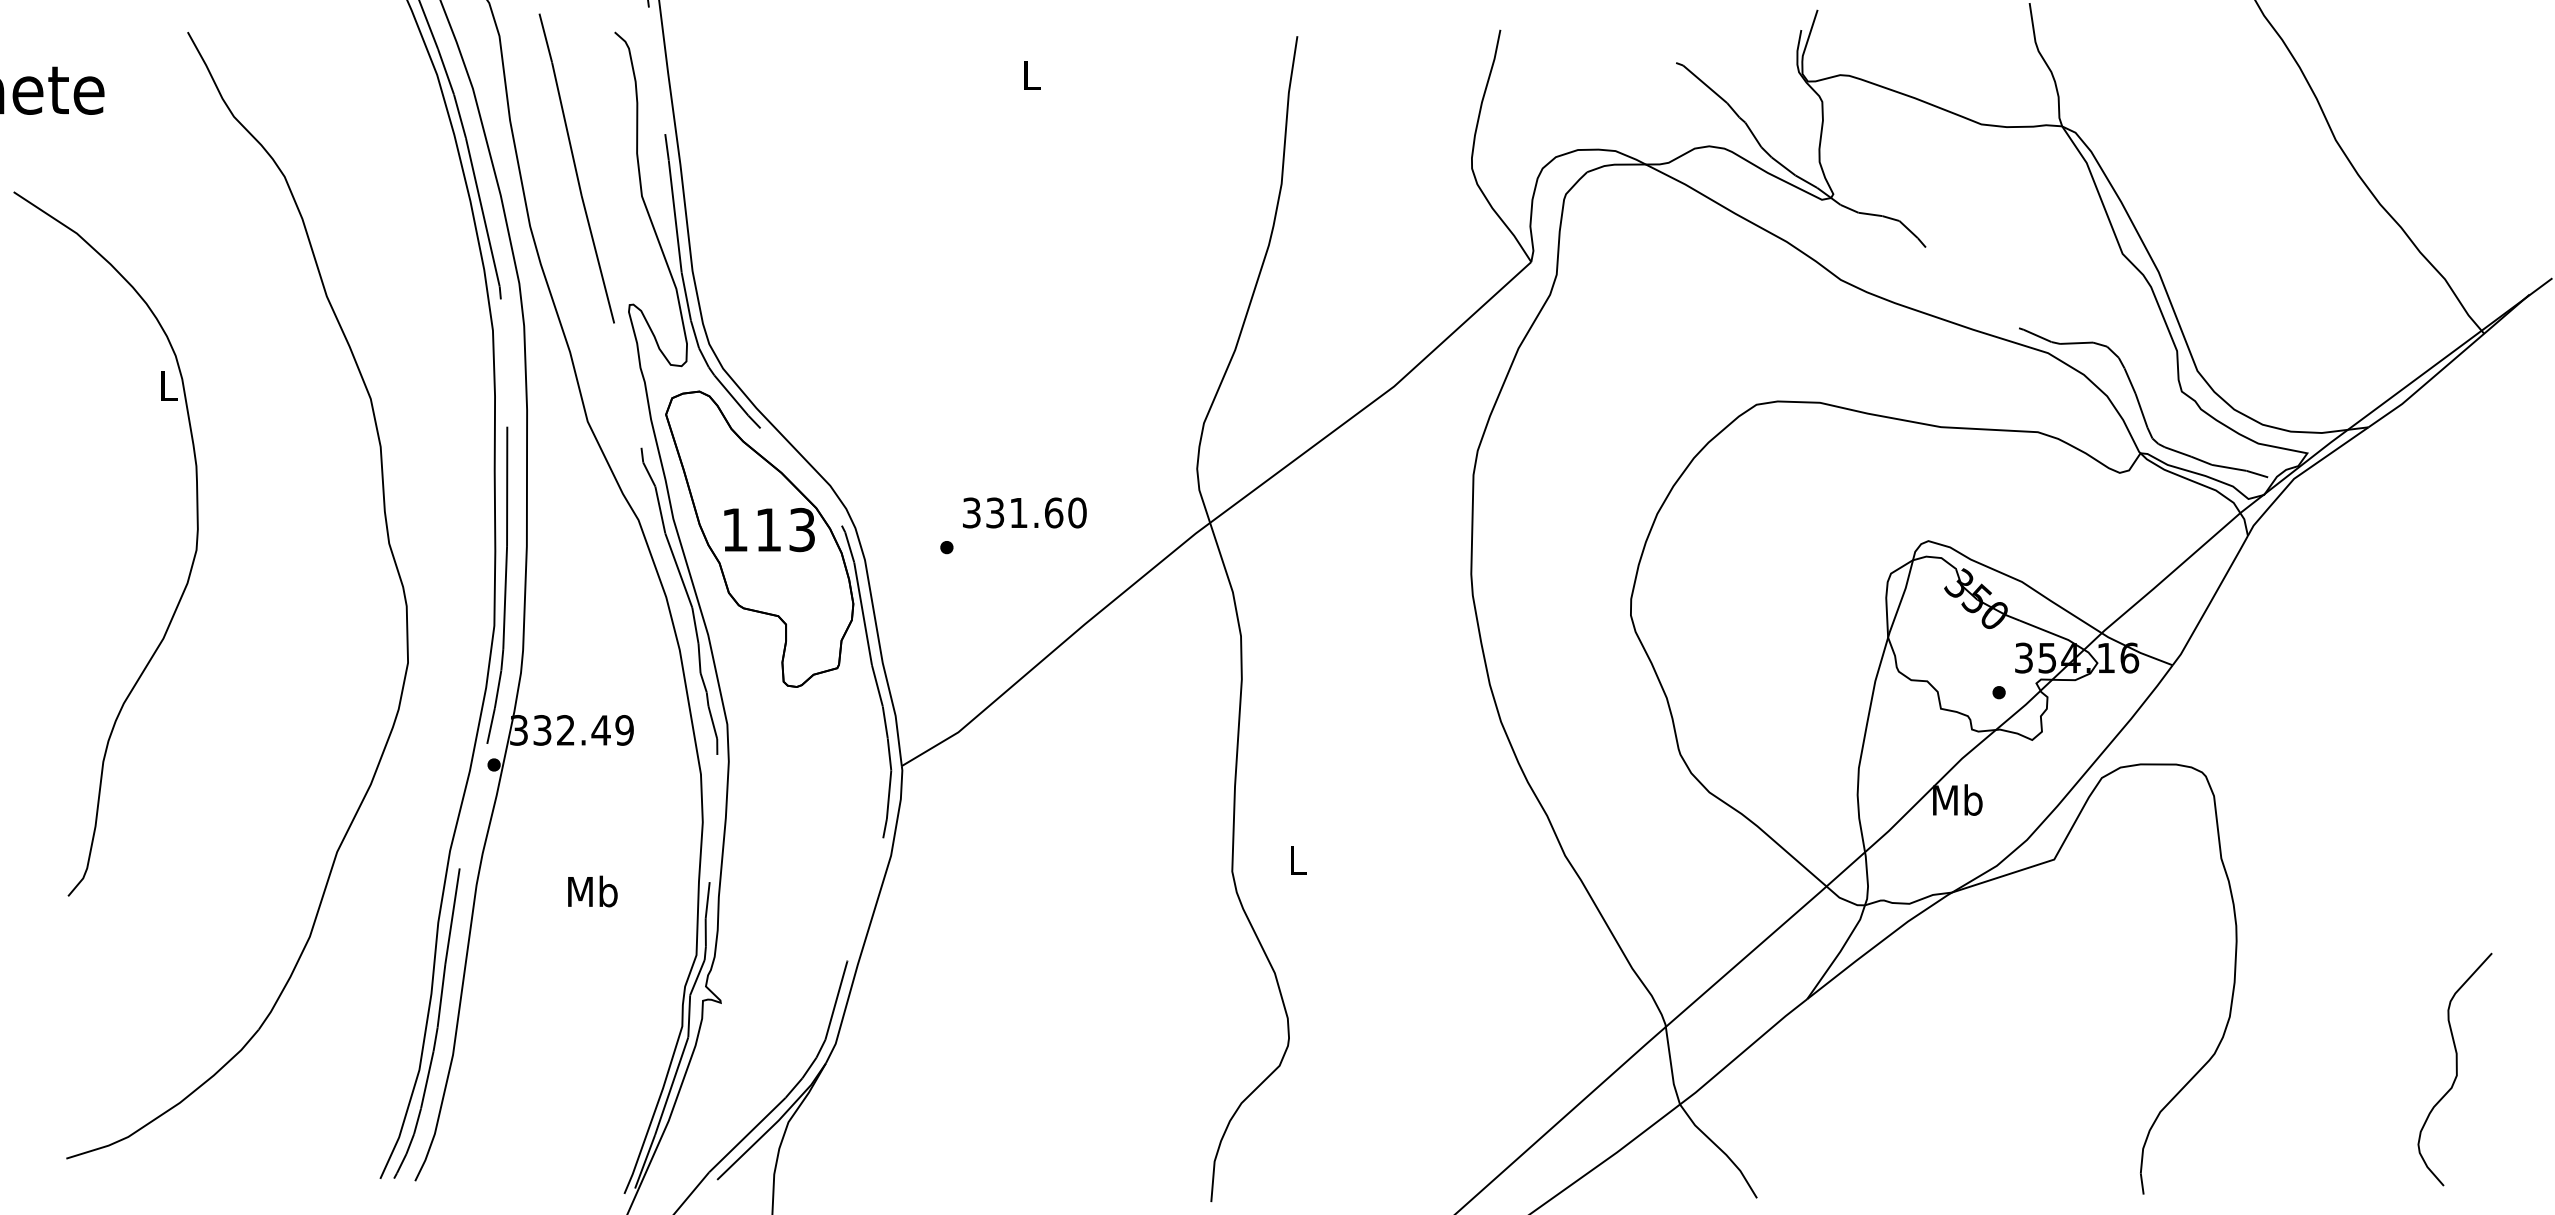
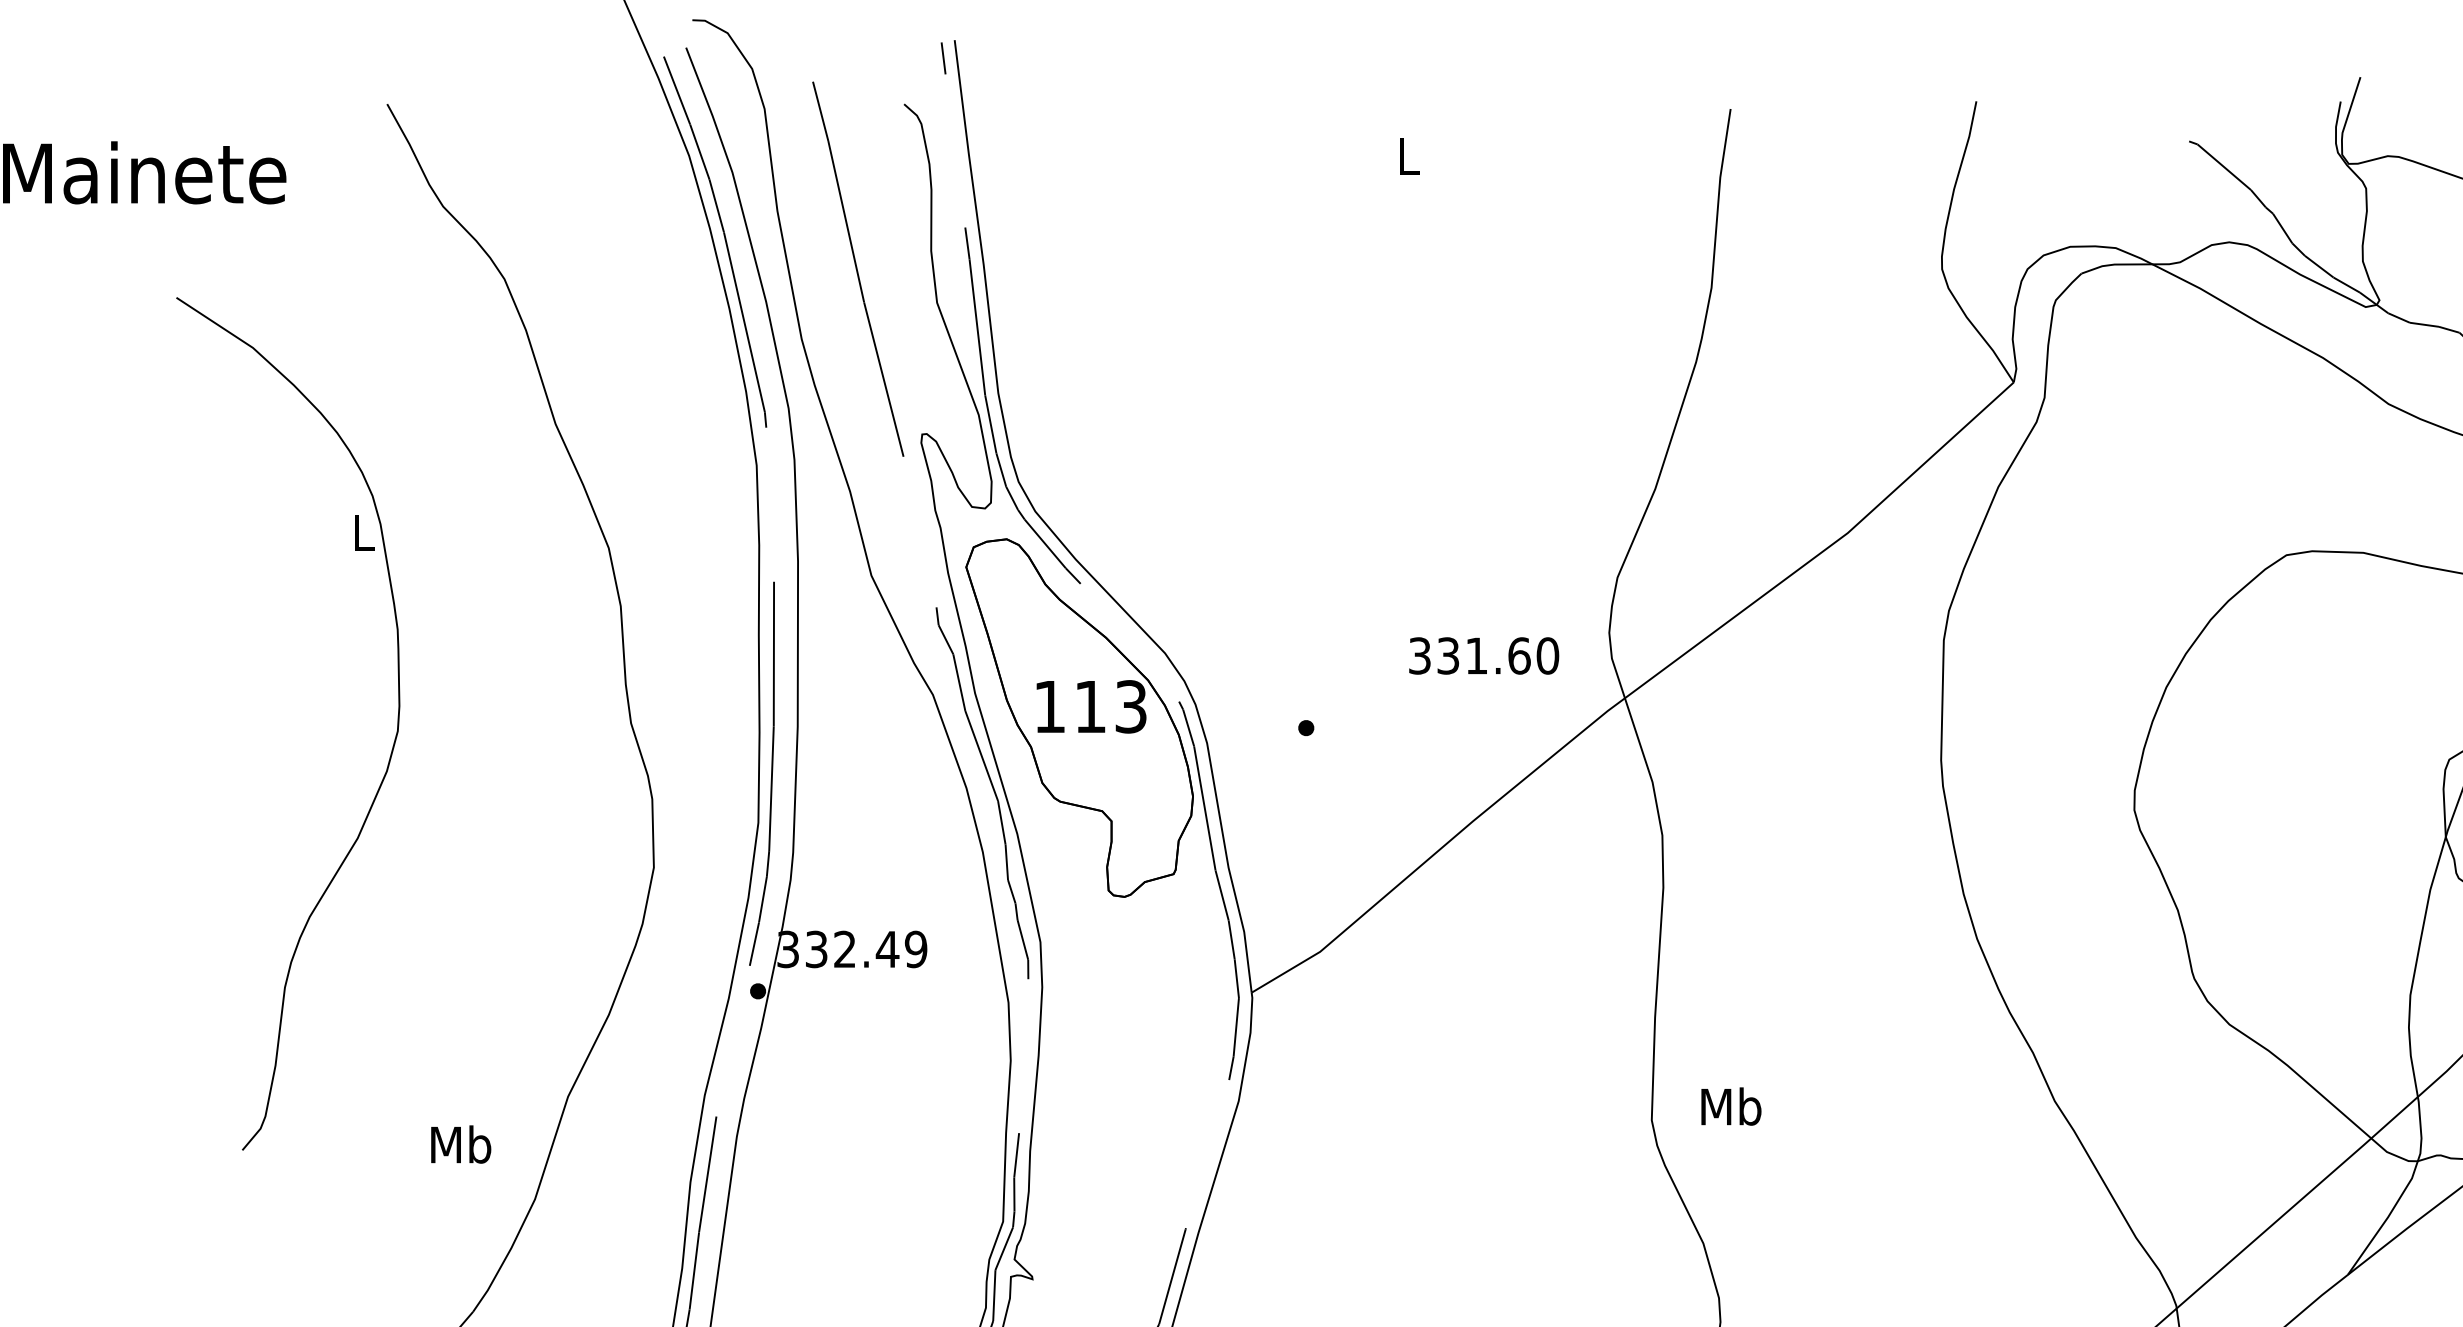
text: (1024, 512) -> (1483, 655), moved
text: (1297, 859) -> (1730, 1105), L -> Mb
text: (592, 891) -> (460, 1144), moved

